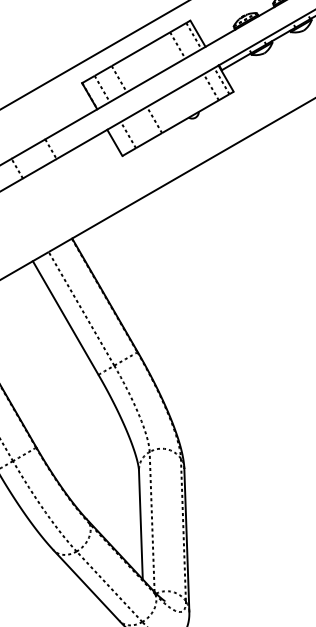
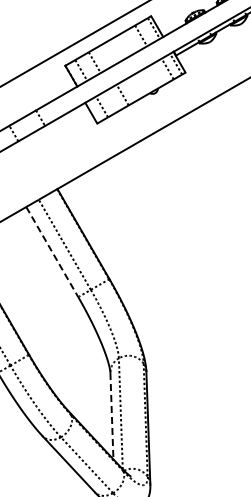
line: (65, 318) -> (52, 252), solid -> dashed
line: (140, 525) -> (111, 416), solid -> dashed

